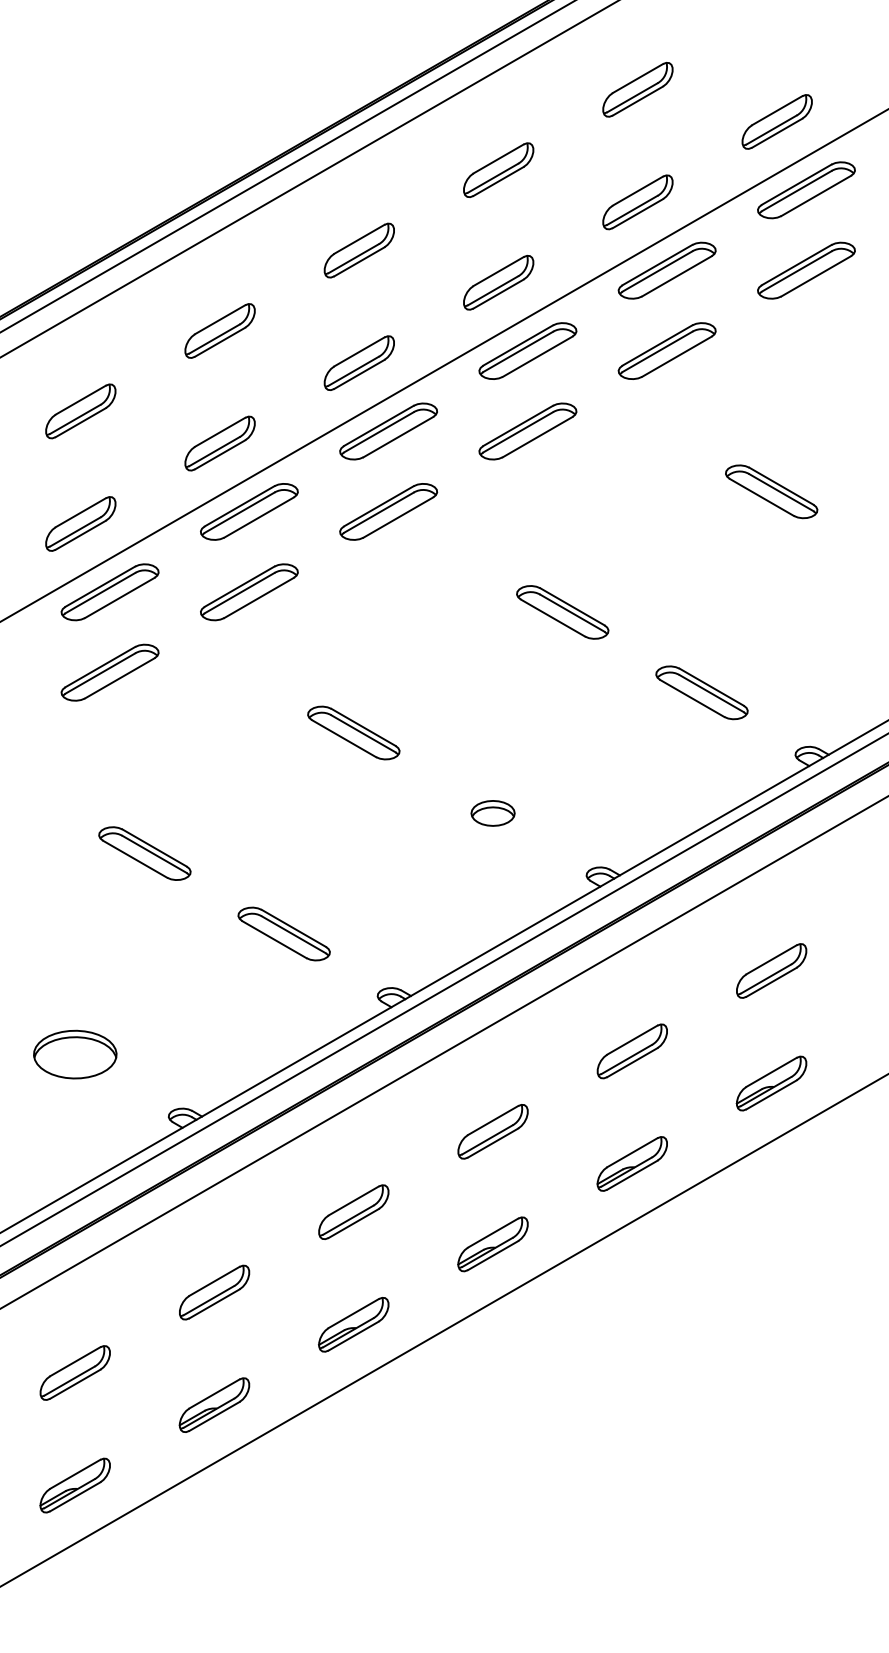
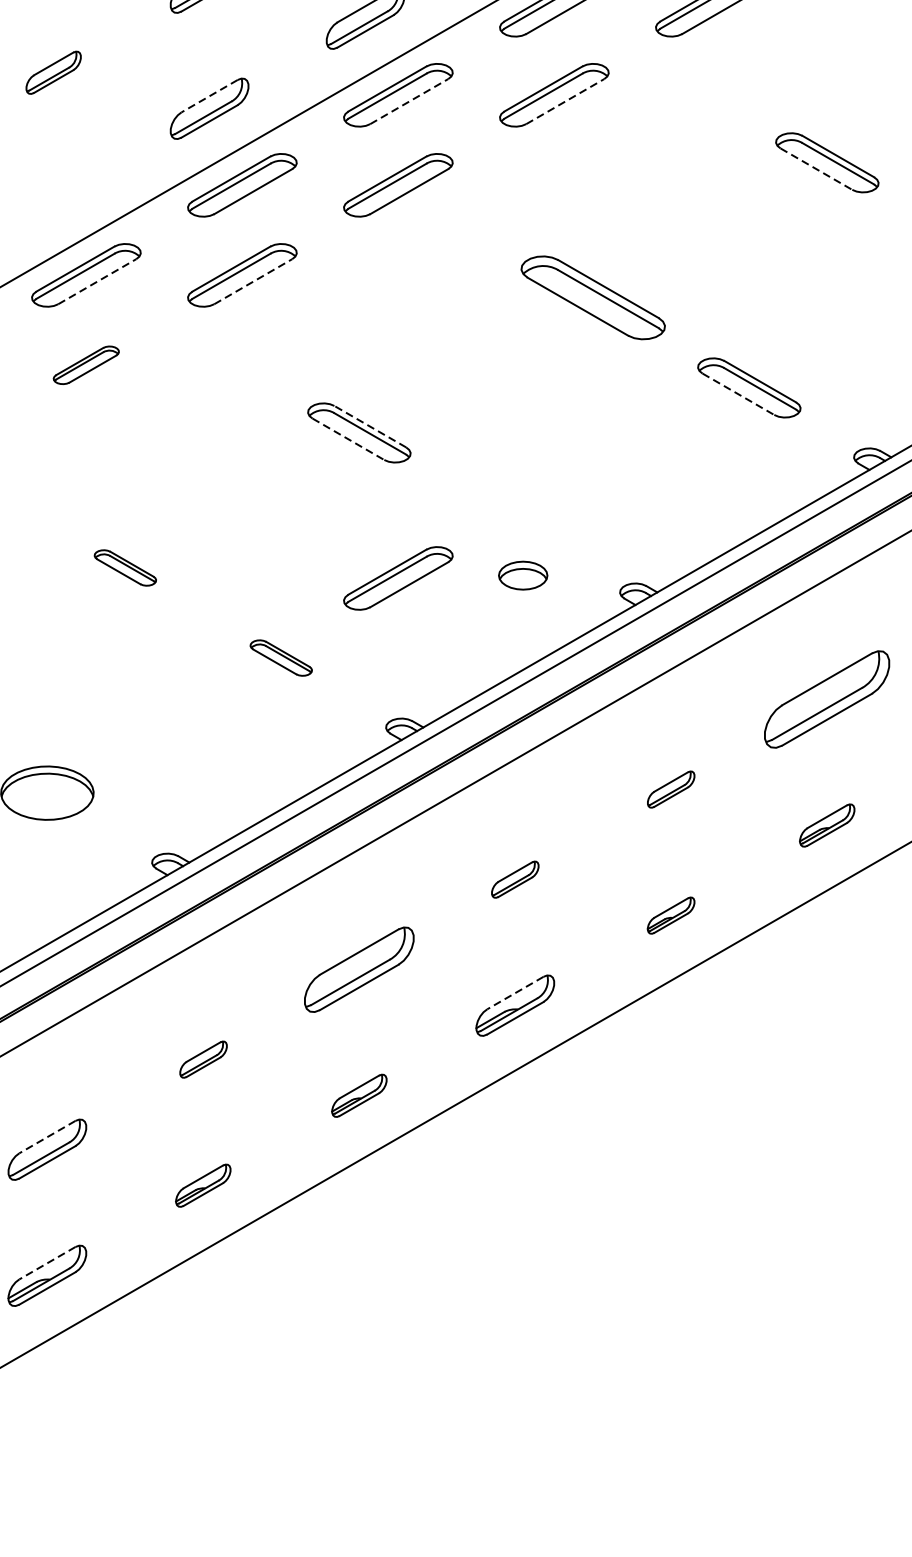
part: (80, 411) -> (53, 72), size x0.7
line: (220, 432) -> (210, 96), solid -> dashed
line: (398, 436) -> (409, 100), solid -> dashed
line: (538, 436) -> (566, 100), solid -> dashed
line: (761, 497) -> (815, 169), solid -> dashed
part: (80, 523) -> (53, 198), removed
line: (120, 597) -> (98, 281), solid -> dashed
line: (259, 597) -> (253, 281), solid -> dashed
part: (562, 612) -> (593, 297), size x1.4
part: (109, 672) -> (85, 365), size x0.6
line: (692, 698) -> (738, 394), solid -> dashed
line: (363, 727) -> (370, 426), solid -> dashed
line: (344, 738) -> (348, 439), solid -> dashed
part: (492, 813) -> (522, 575), moved
part: (144, 853) -> (124, 567), size x0.6
part: (388, 862) -> (398, 577), added
part: (283, 933) -> (280, 657), size x0.6
part: (771, 970) -> (827, 698), size x1.6
part: (631, 1051) -> (670, 789), size x0.6
part: (771, 1083) -> (827, 825), size x0.7
part: (492, 1131) -> (514, 879), size x0.6
part: (631, 1163) -> (670, 915), size x0.6
part: (353, 1211) -> (359, 968), size x1.4
line: (493, 1233) -> (515, 993), solid -> dashed
part: (214, 1292) -> (203, 1059), size x0.6
part: (353, 1324) -> (359, 1095), size x0.7
line: (75, 1361) -> (47, 1136), solid -> dashed
part: (214, 1404) -> (203, 1185), size x0.7
line: (75, 1474) -> (47, 1263), solid -> dashed

